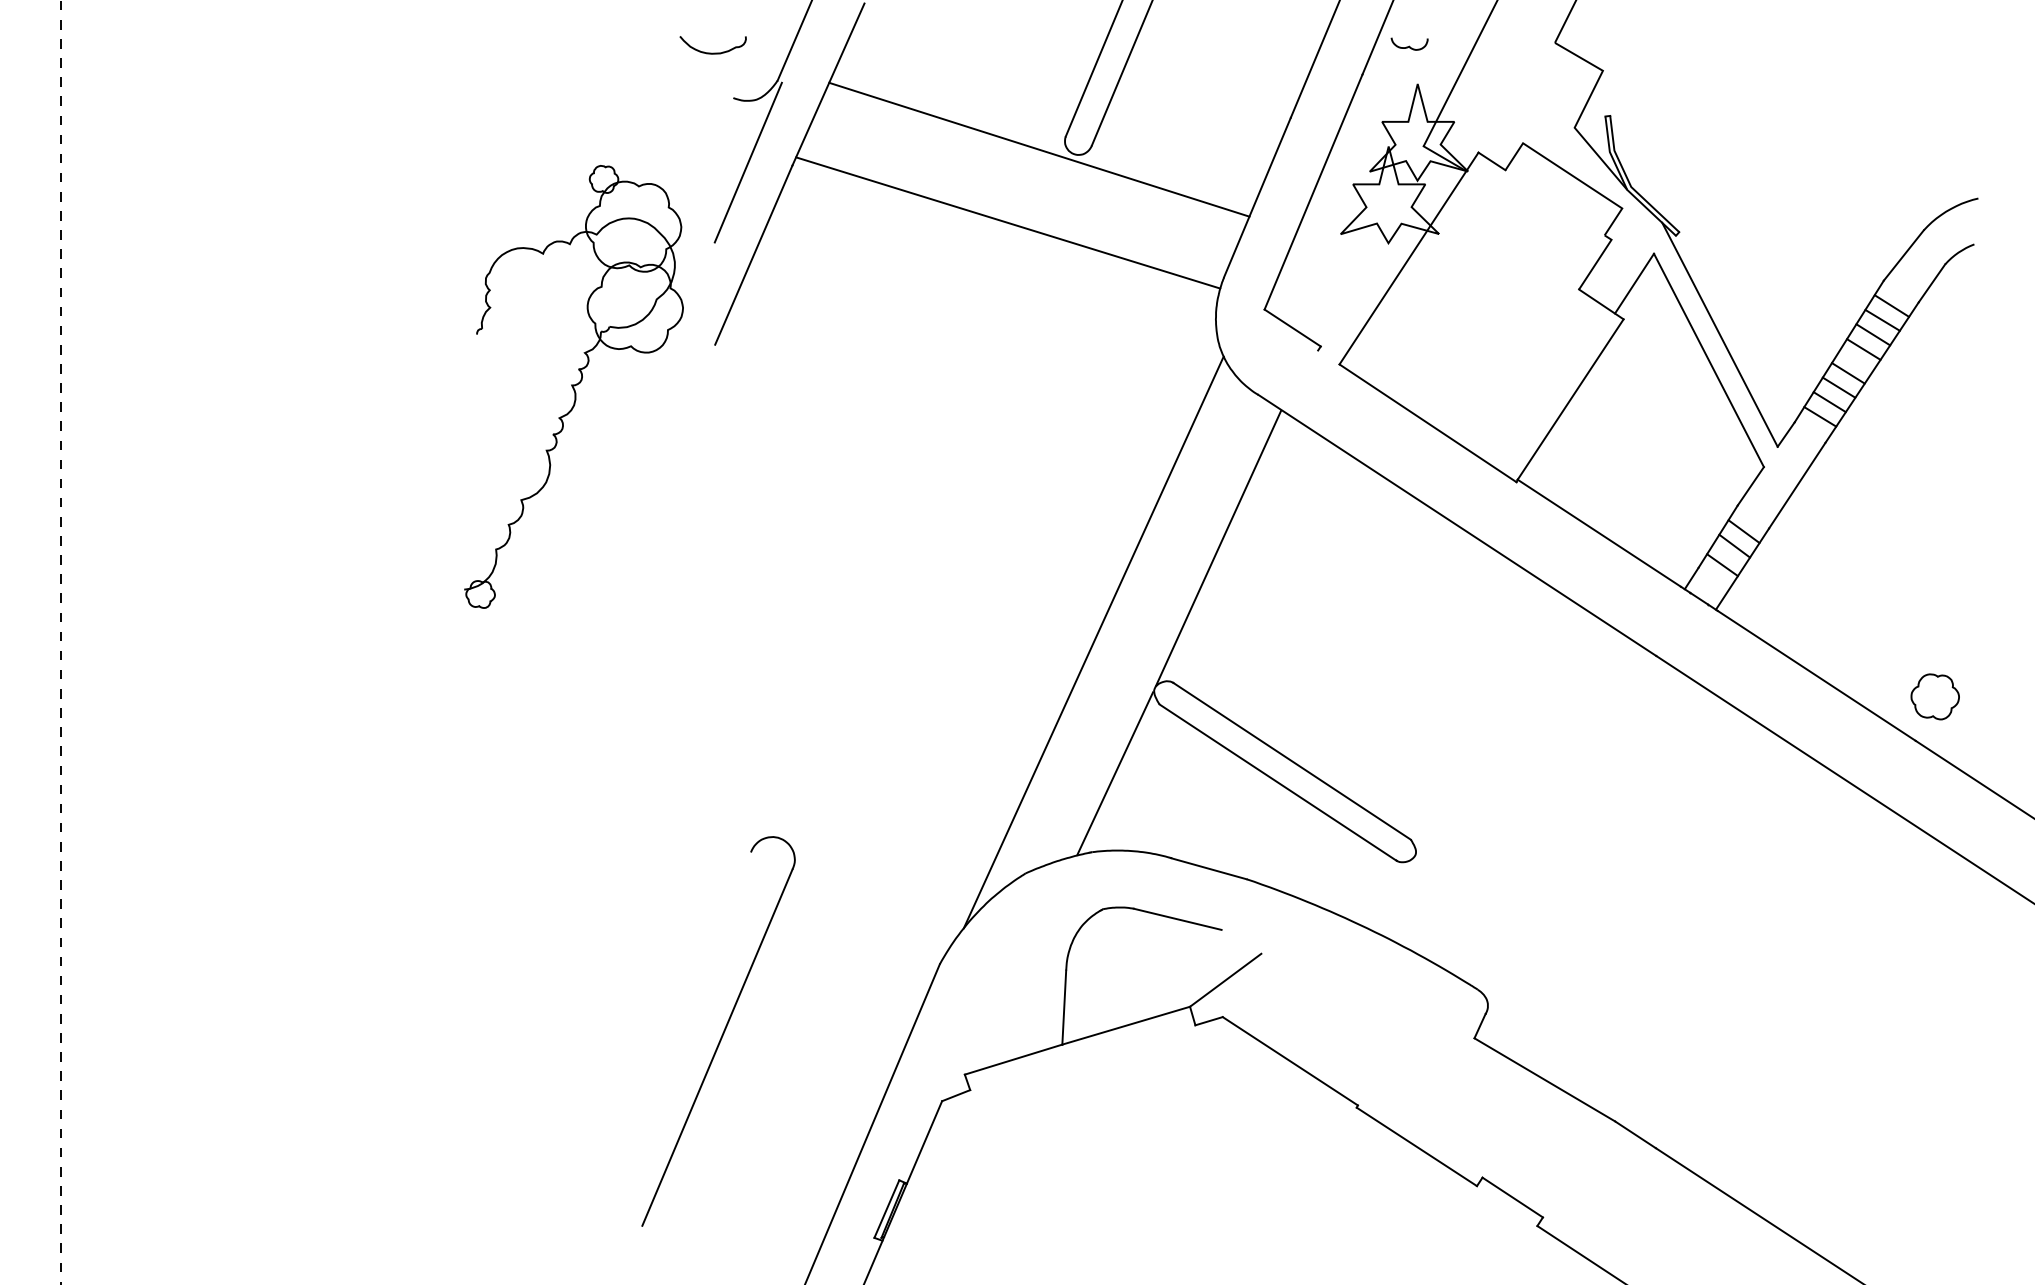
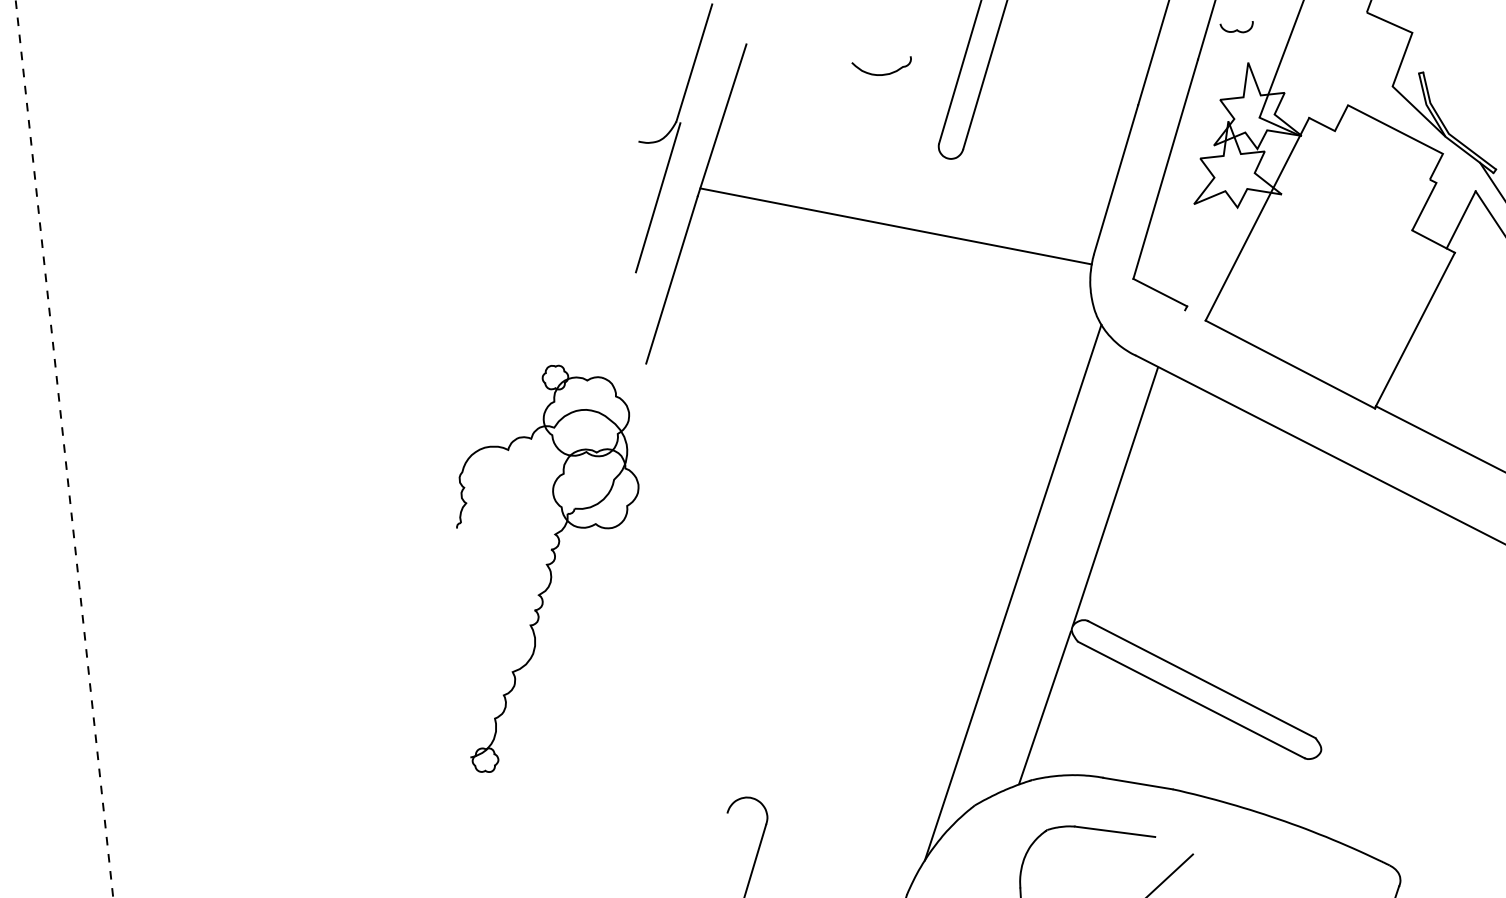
curve: (712, 52) -> (882, 73), moved
line: (1039, 149) -> (916, 157), removed
part: (573, 386) -> (548, 565), moved

